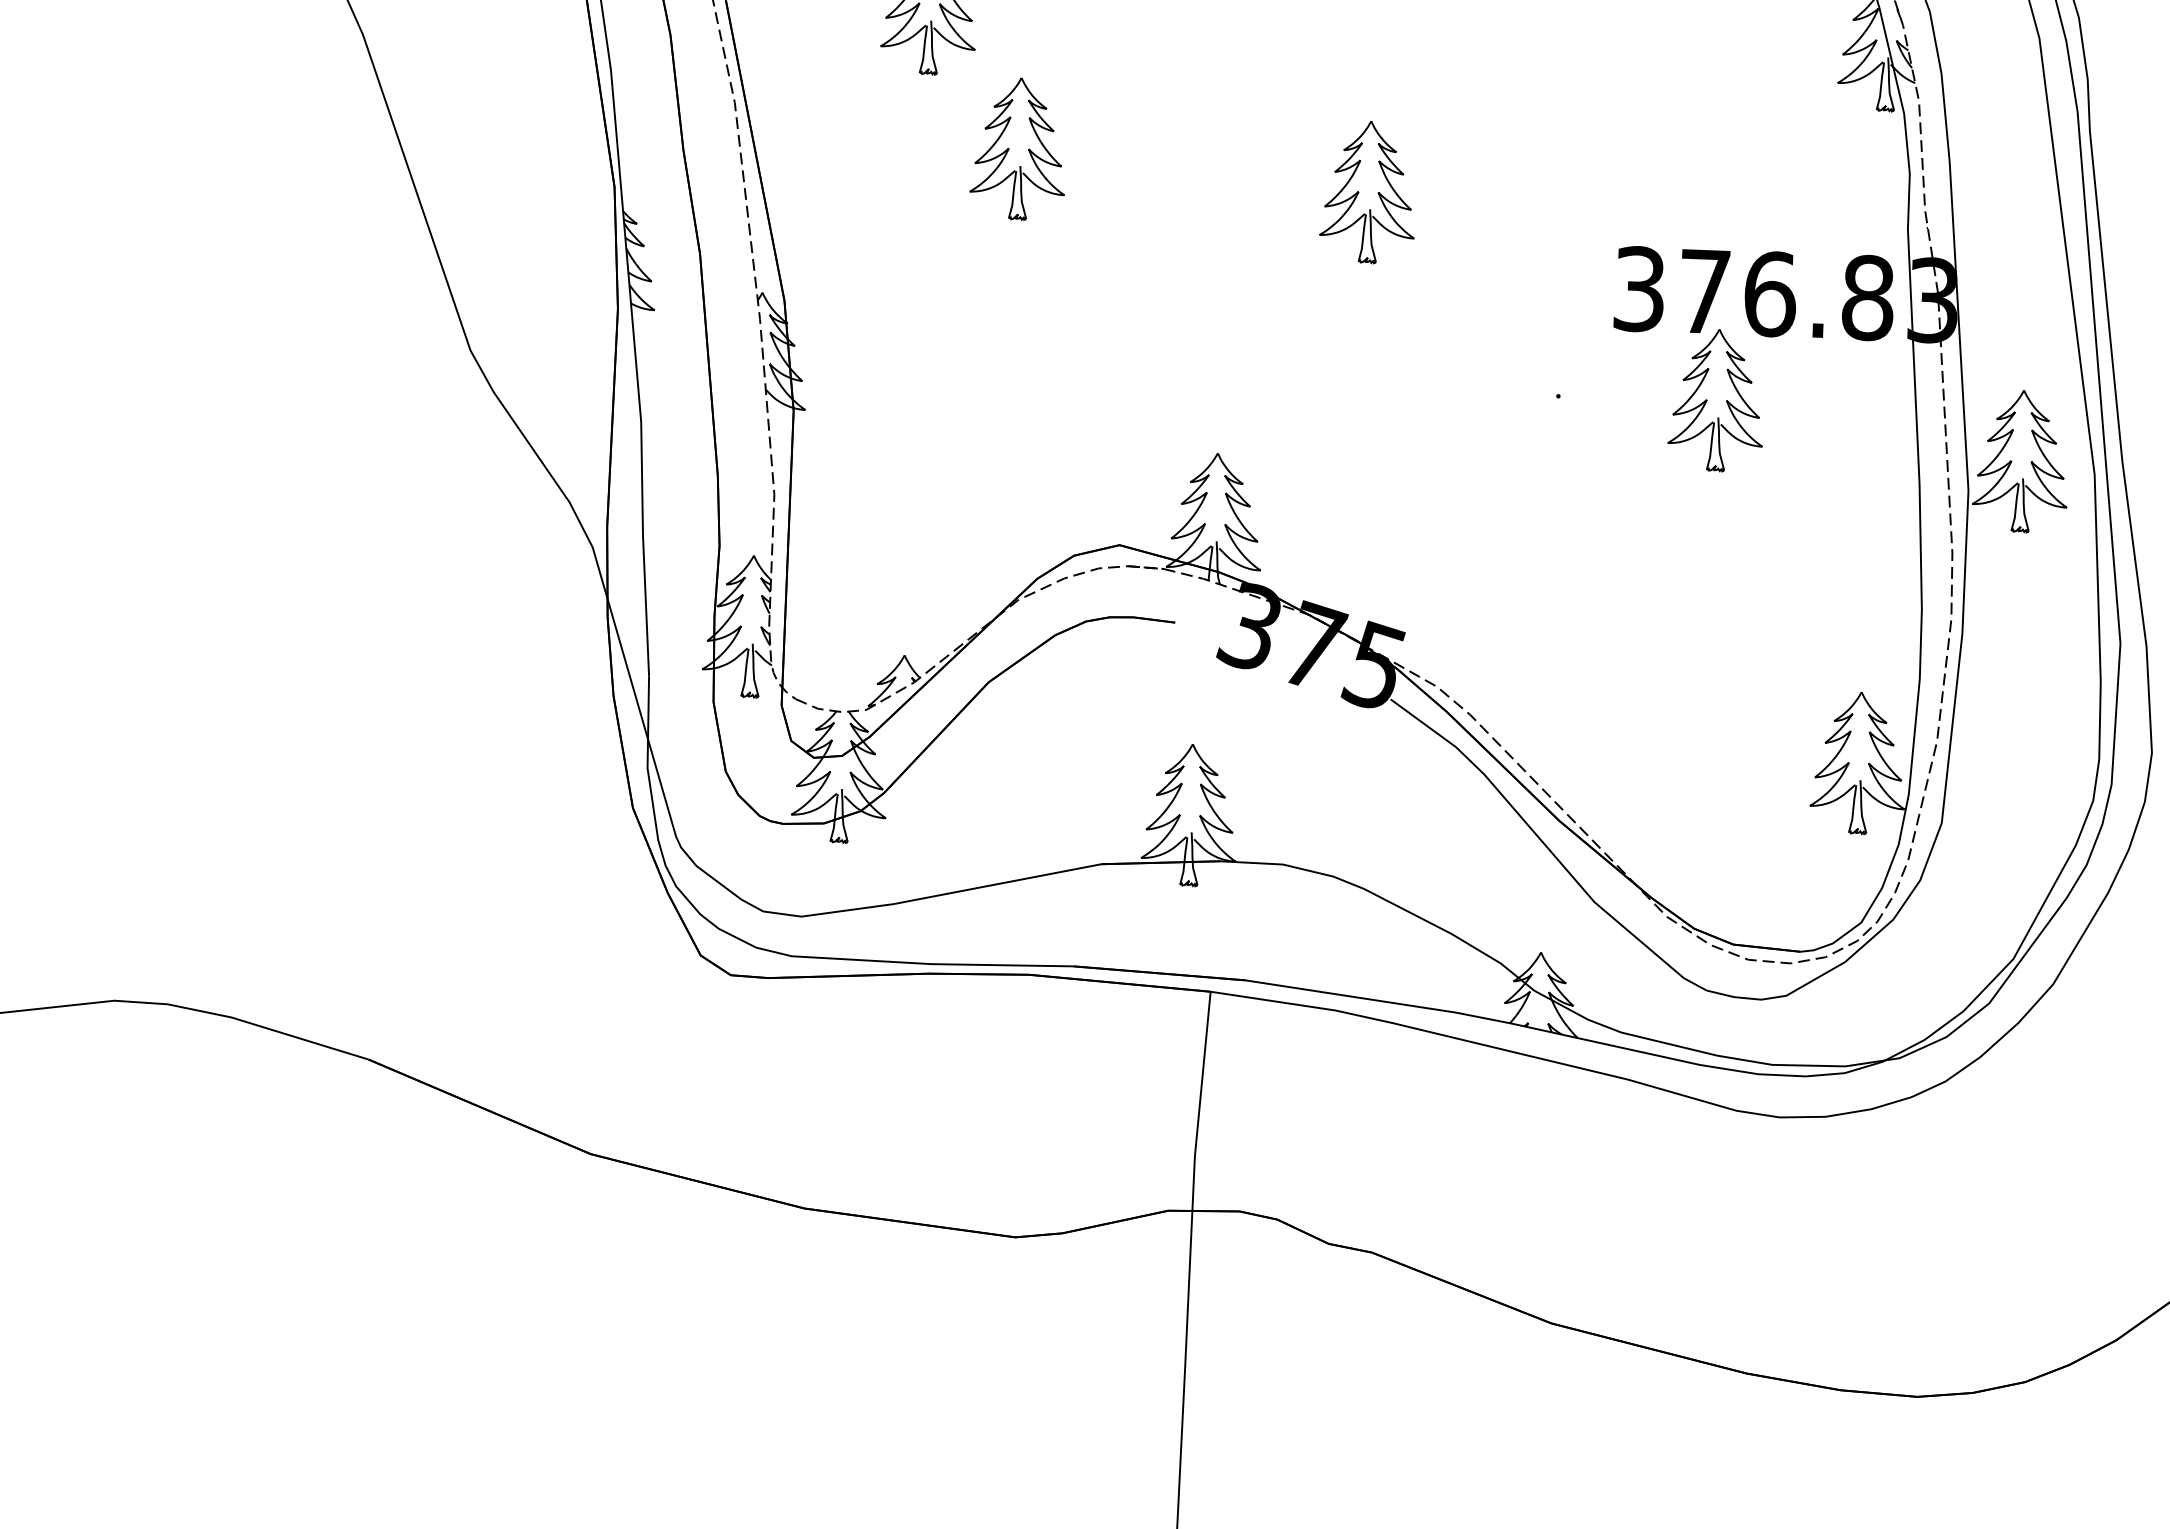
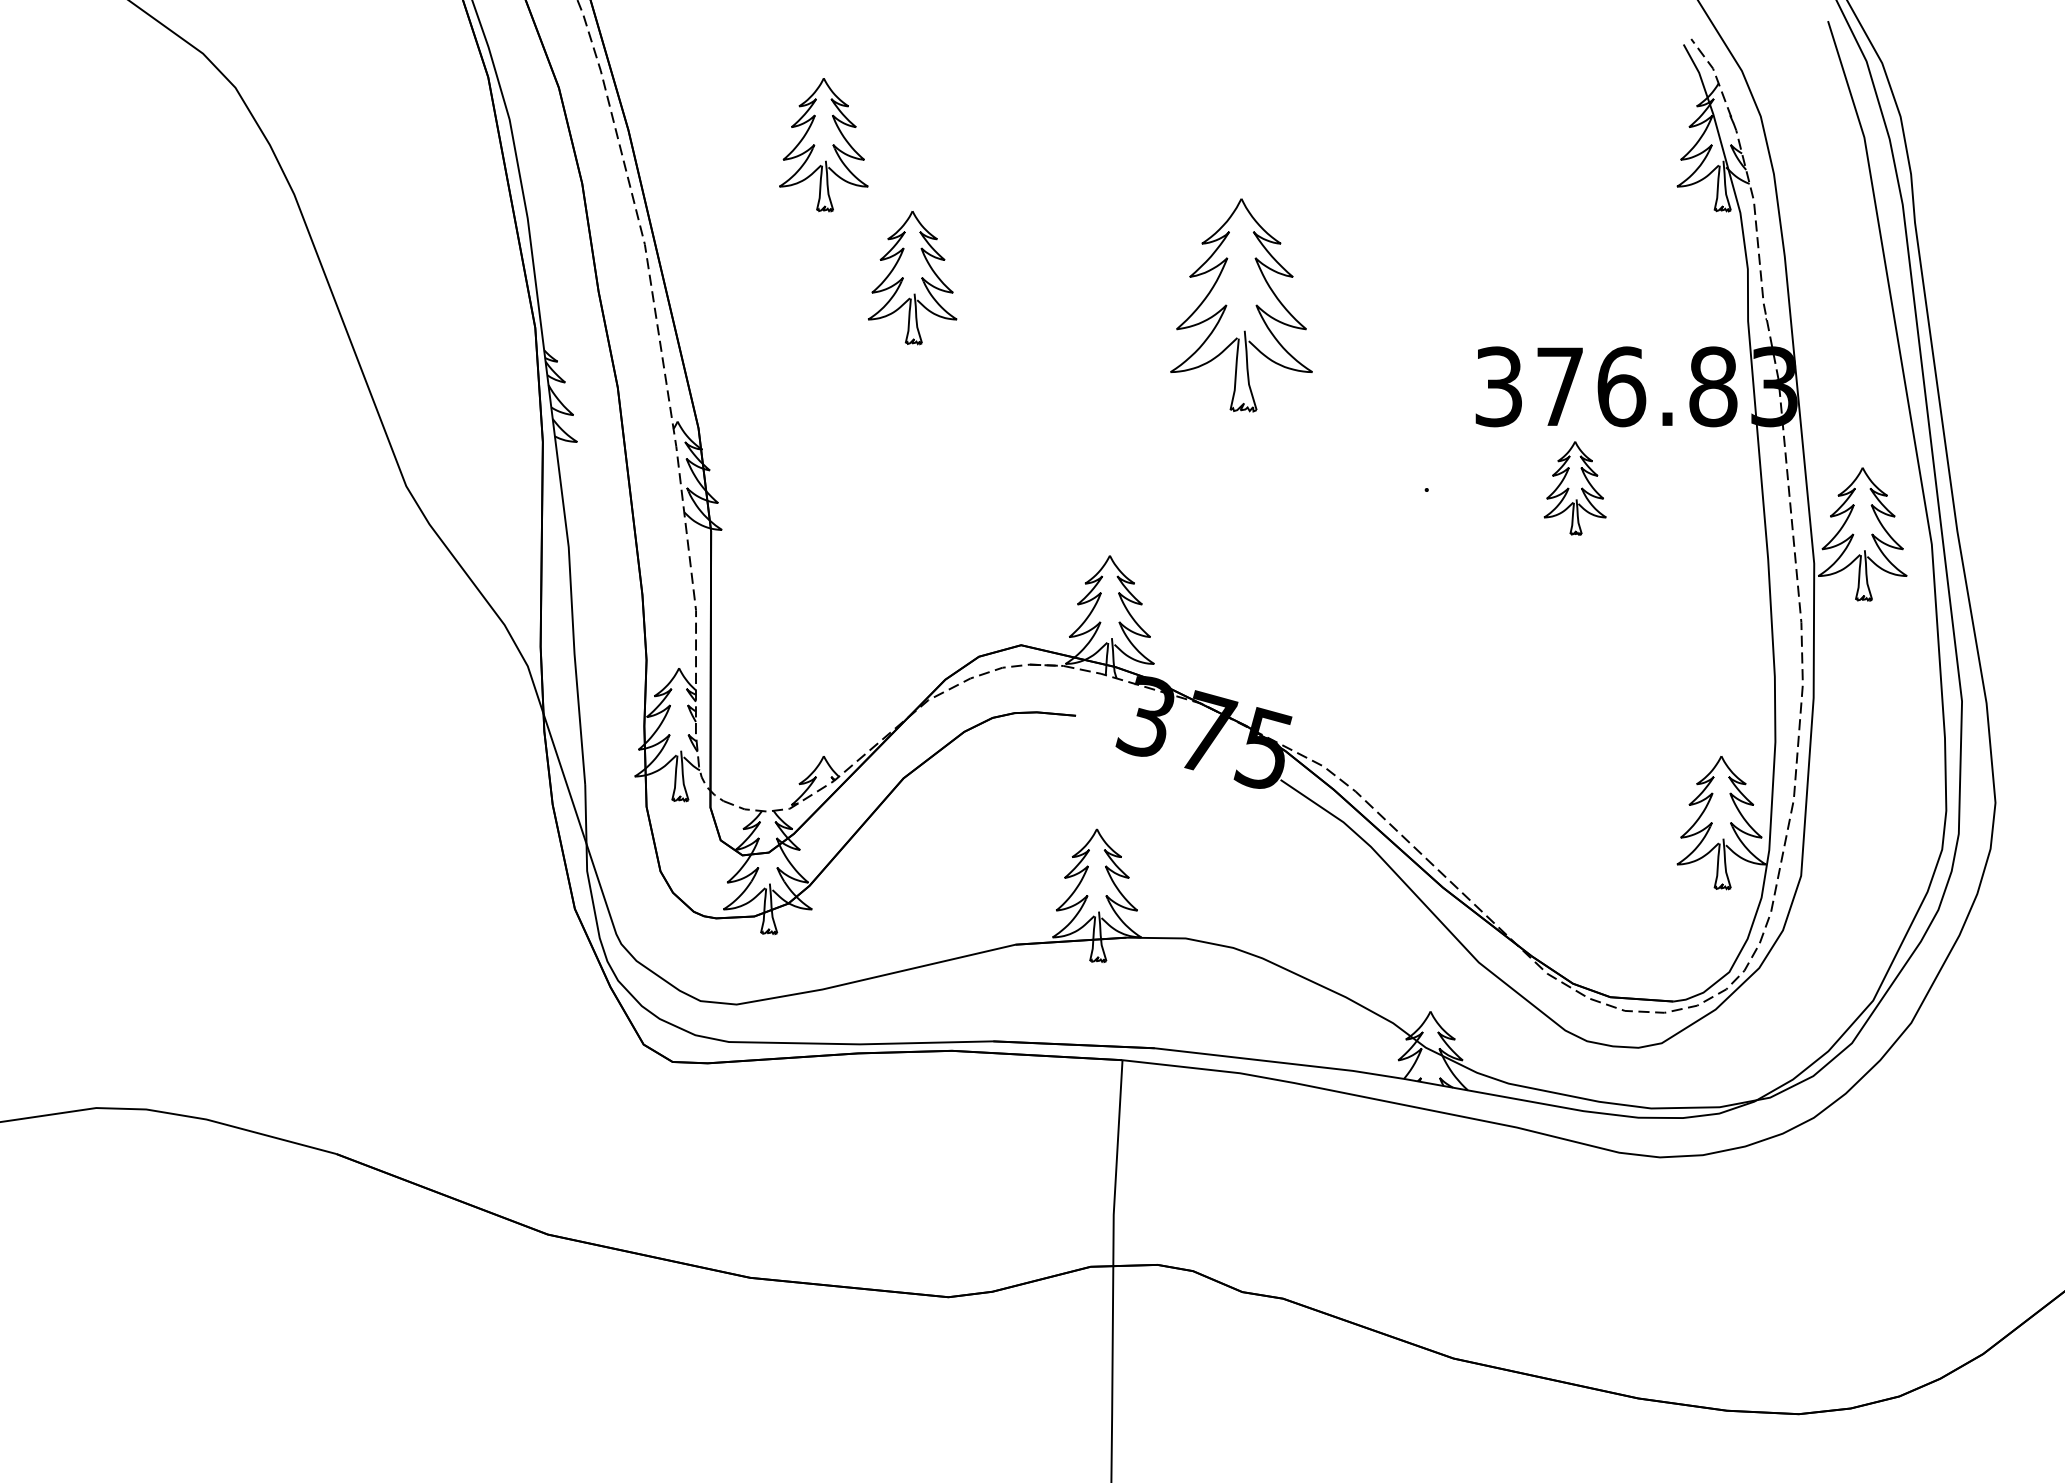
part: (1368, 193) -> (1241, 306), size x1.6
part: (1715, 400) -> (1574, 488), size x0.7

